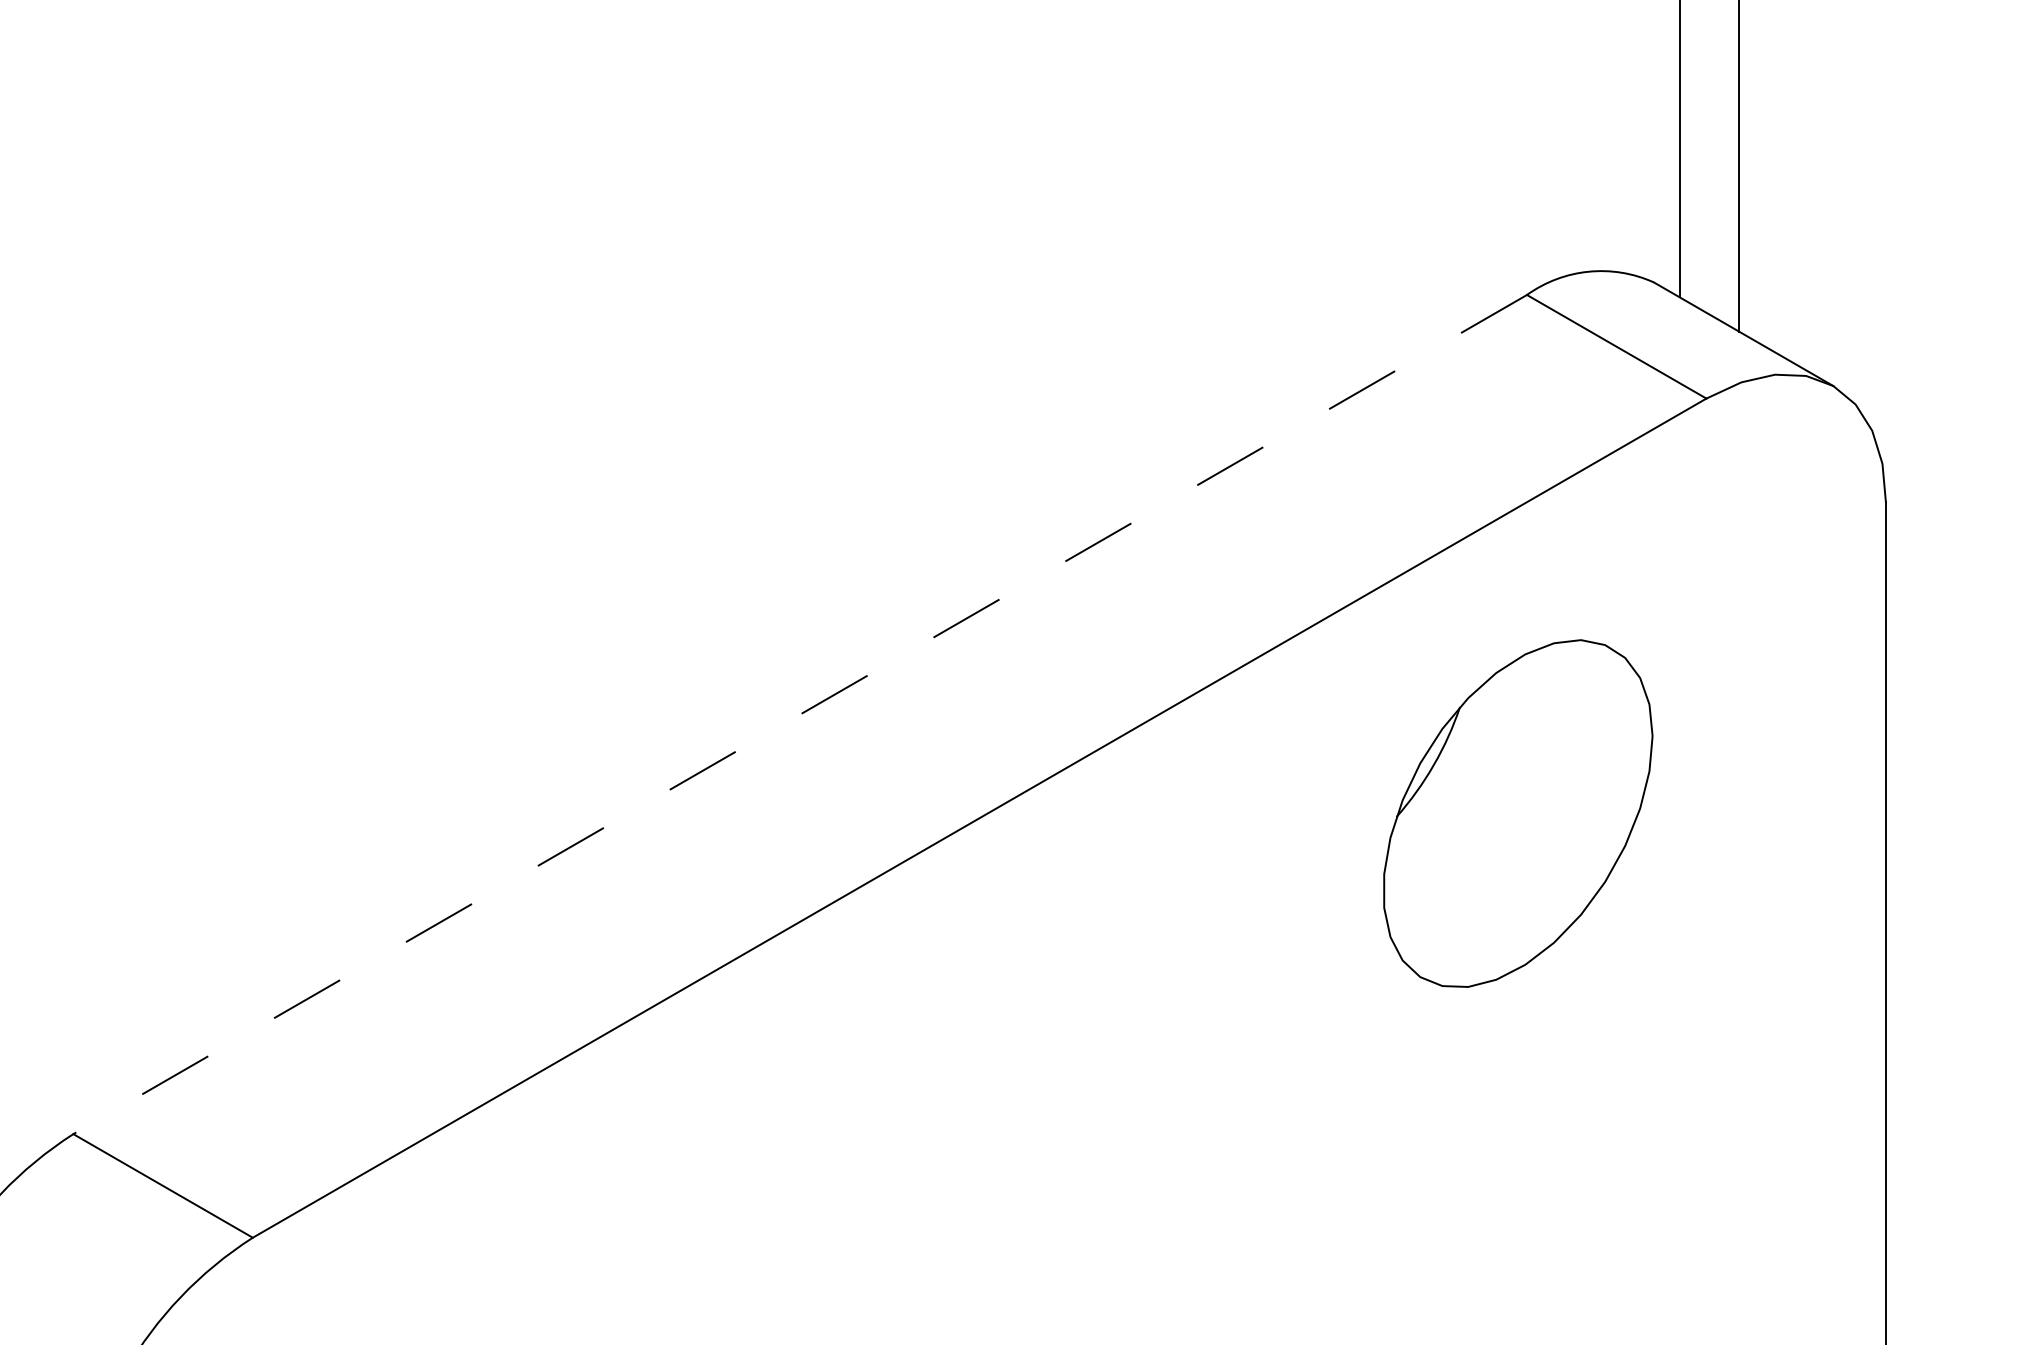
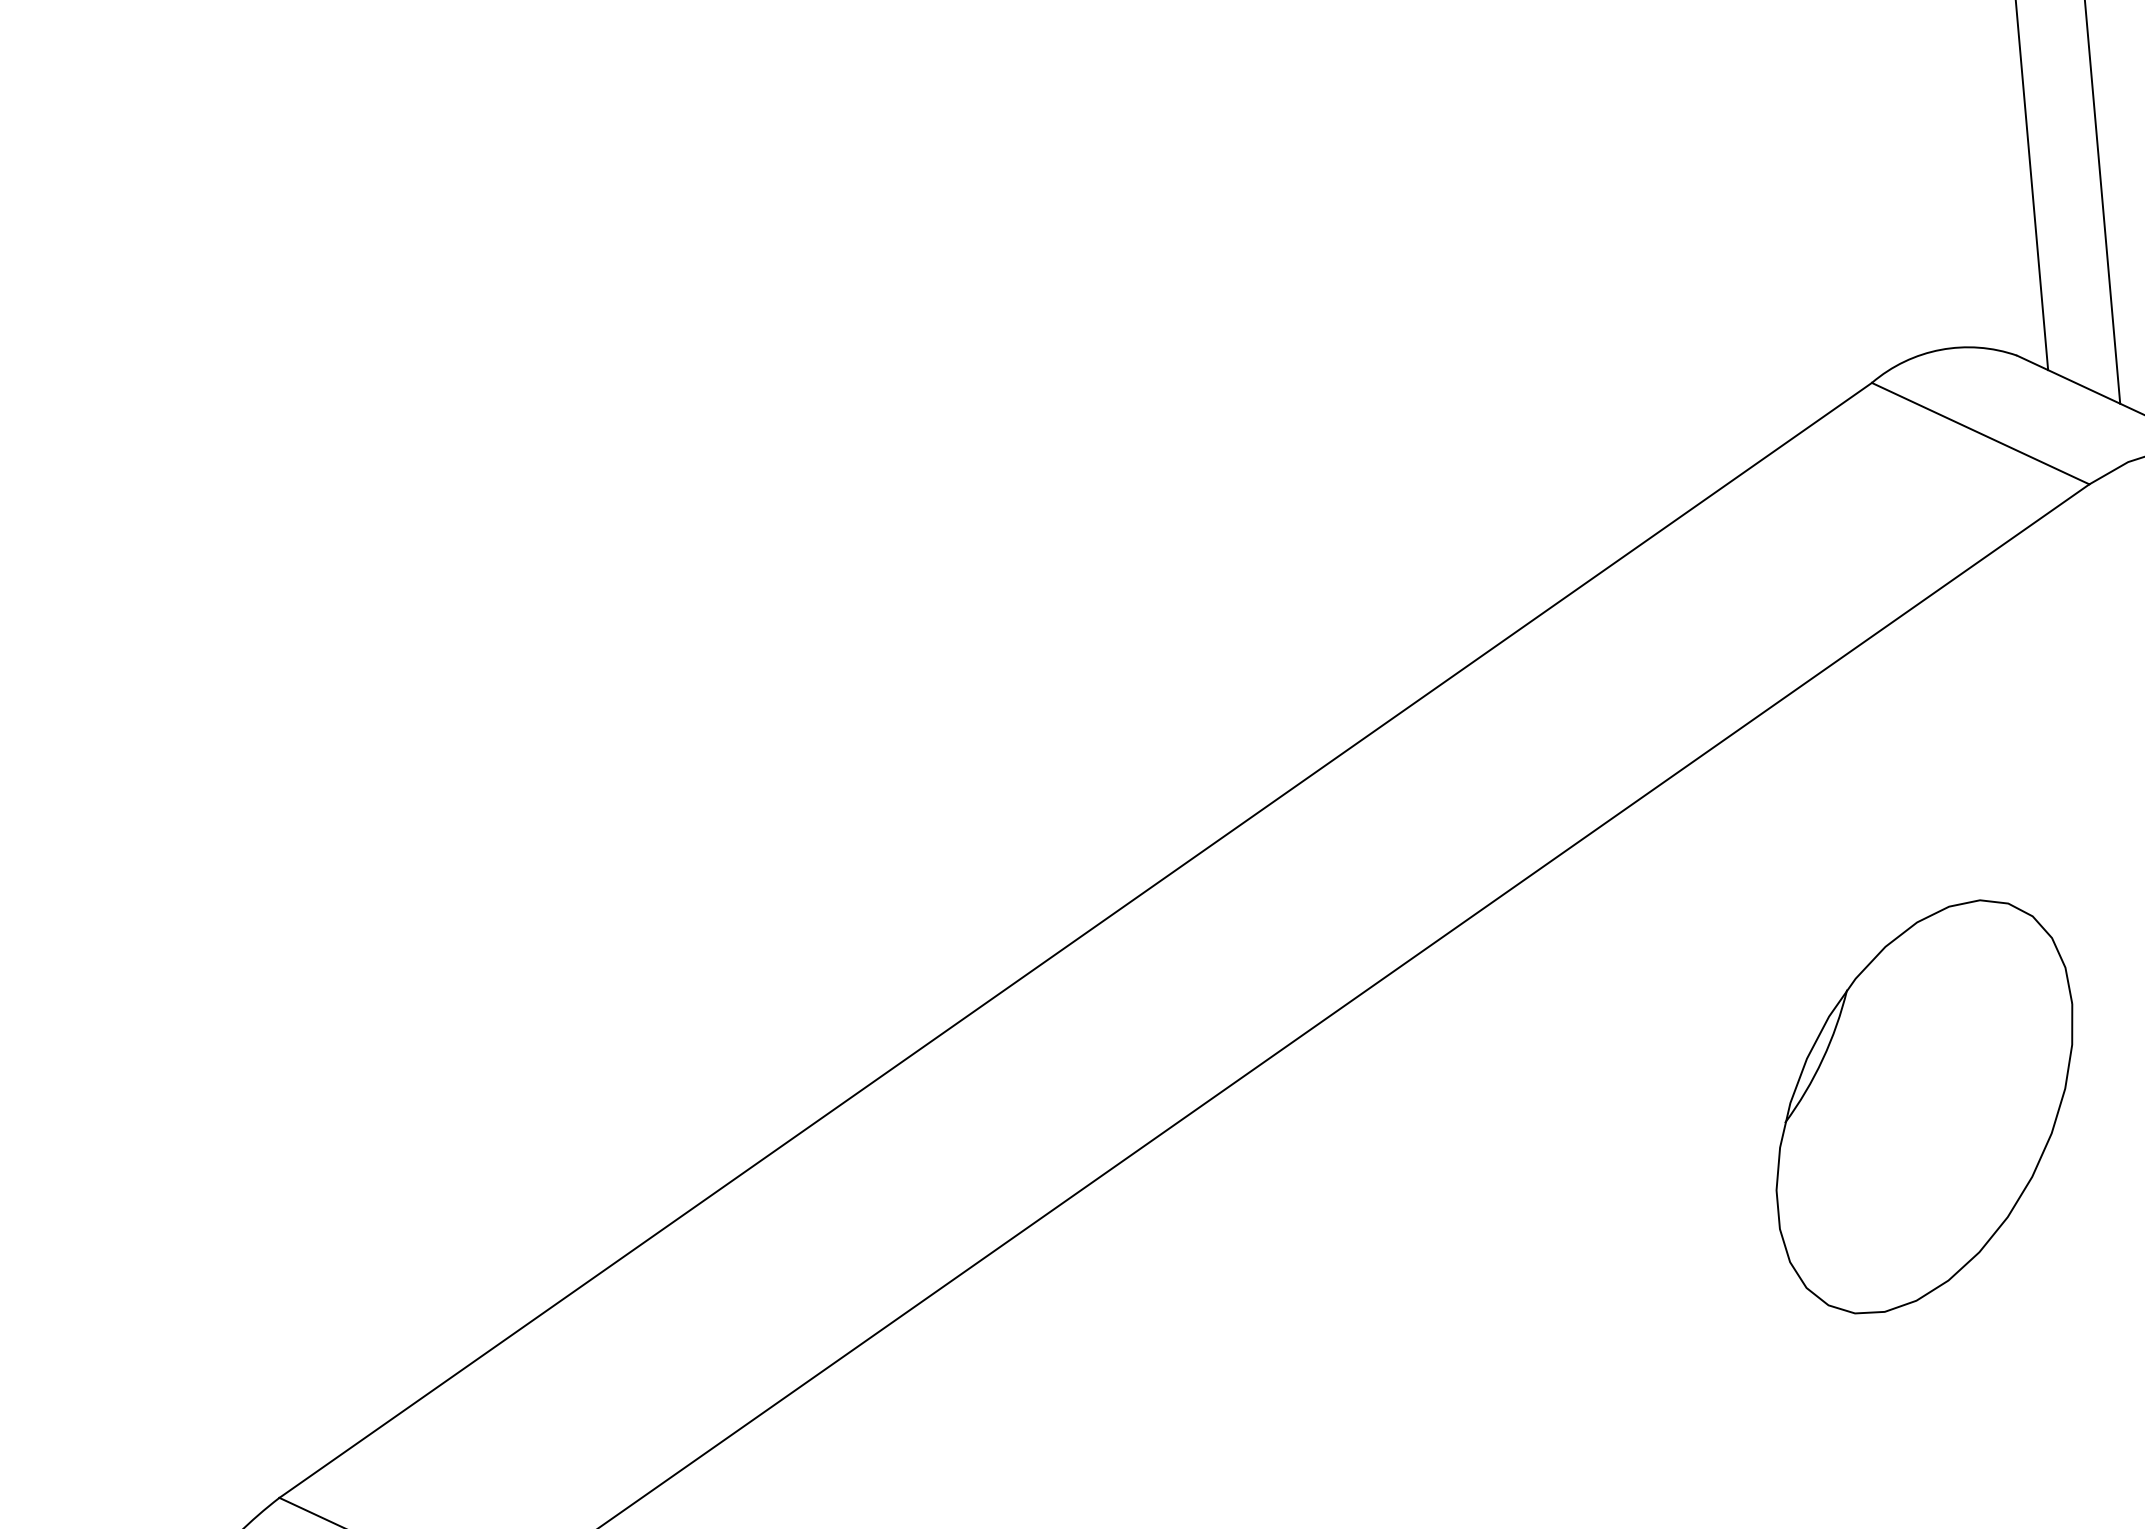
line: (799, 714) -> (1074, 940), dashed -> solid
part: (1518, 813) -> (1925, 1106), moved

